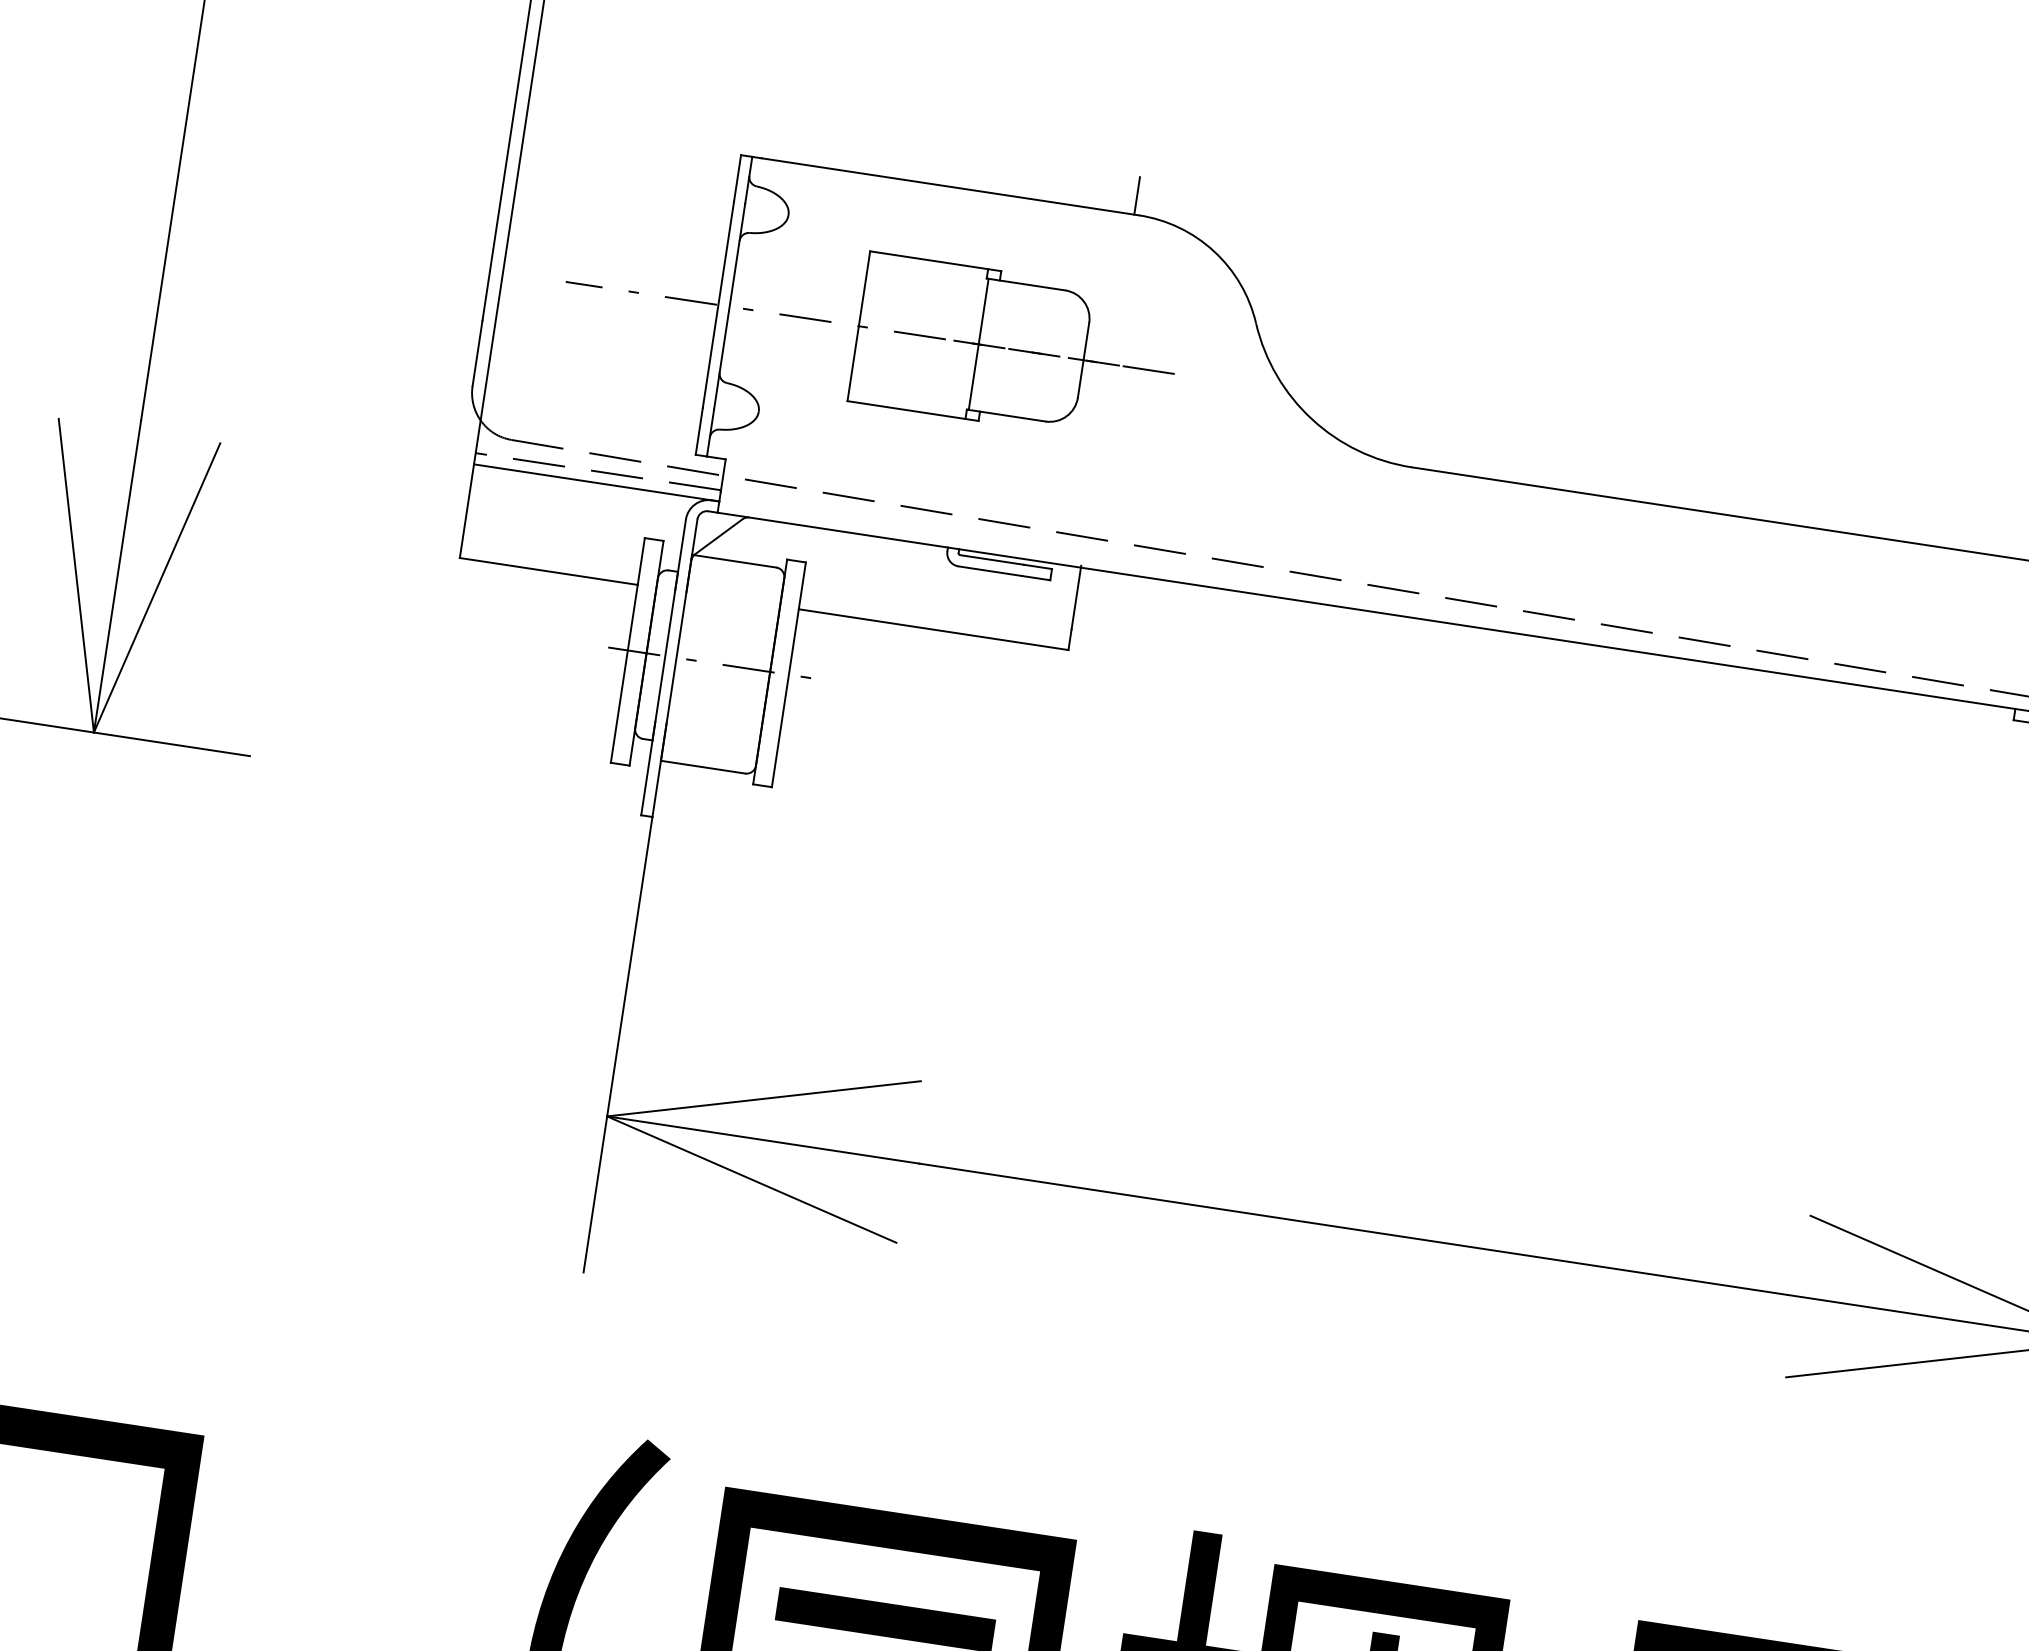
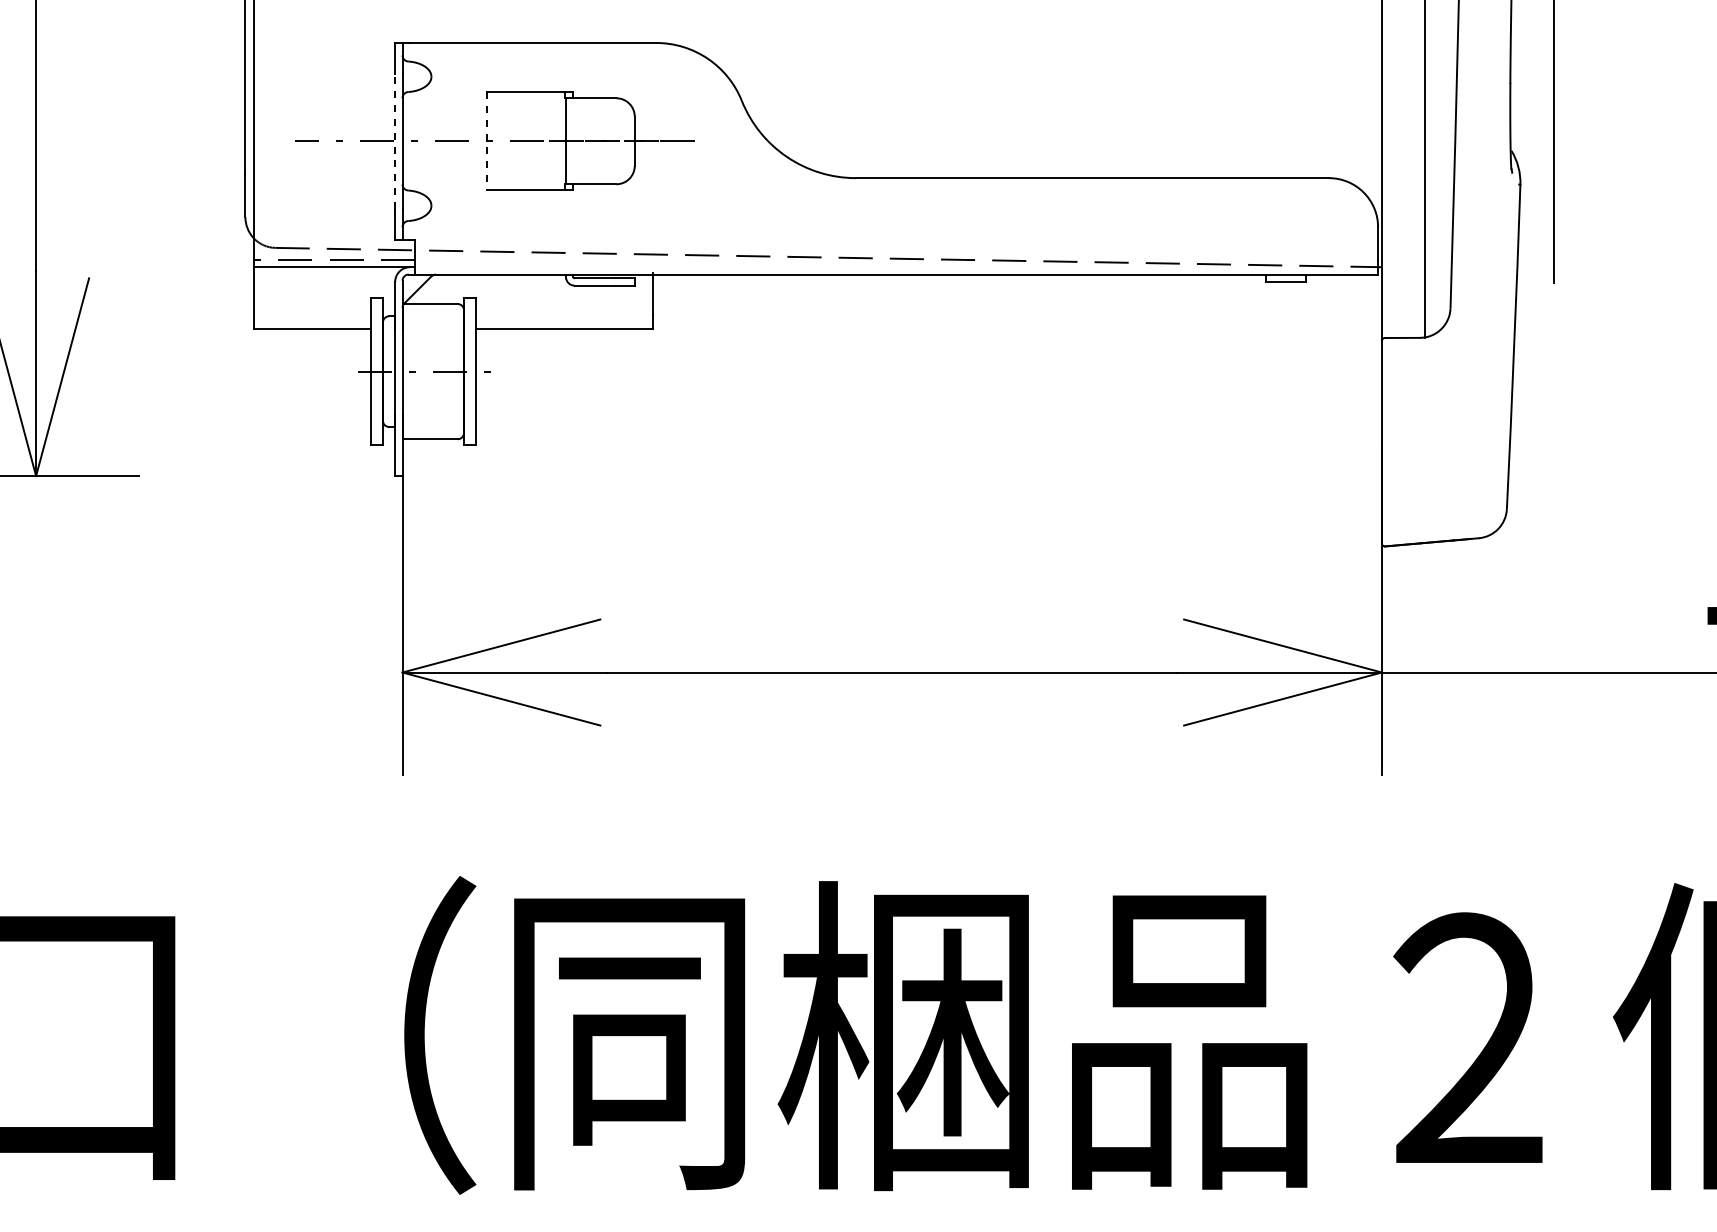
line: (1137, 195) -> (653, 30), removed
line: (718, 305) -> (395, 141), solid -> dashed
line: (859, 326) -> (487, 141), solid -> dashed

